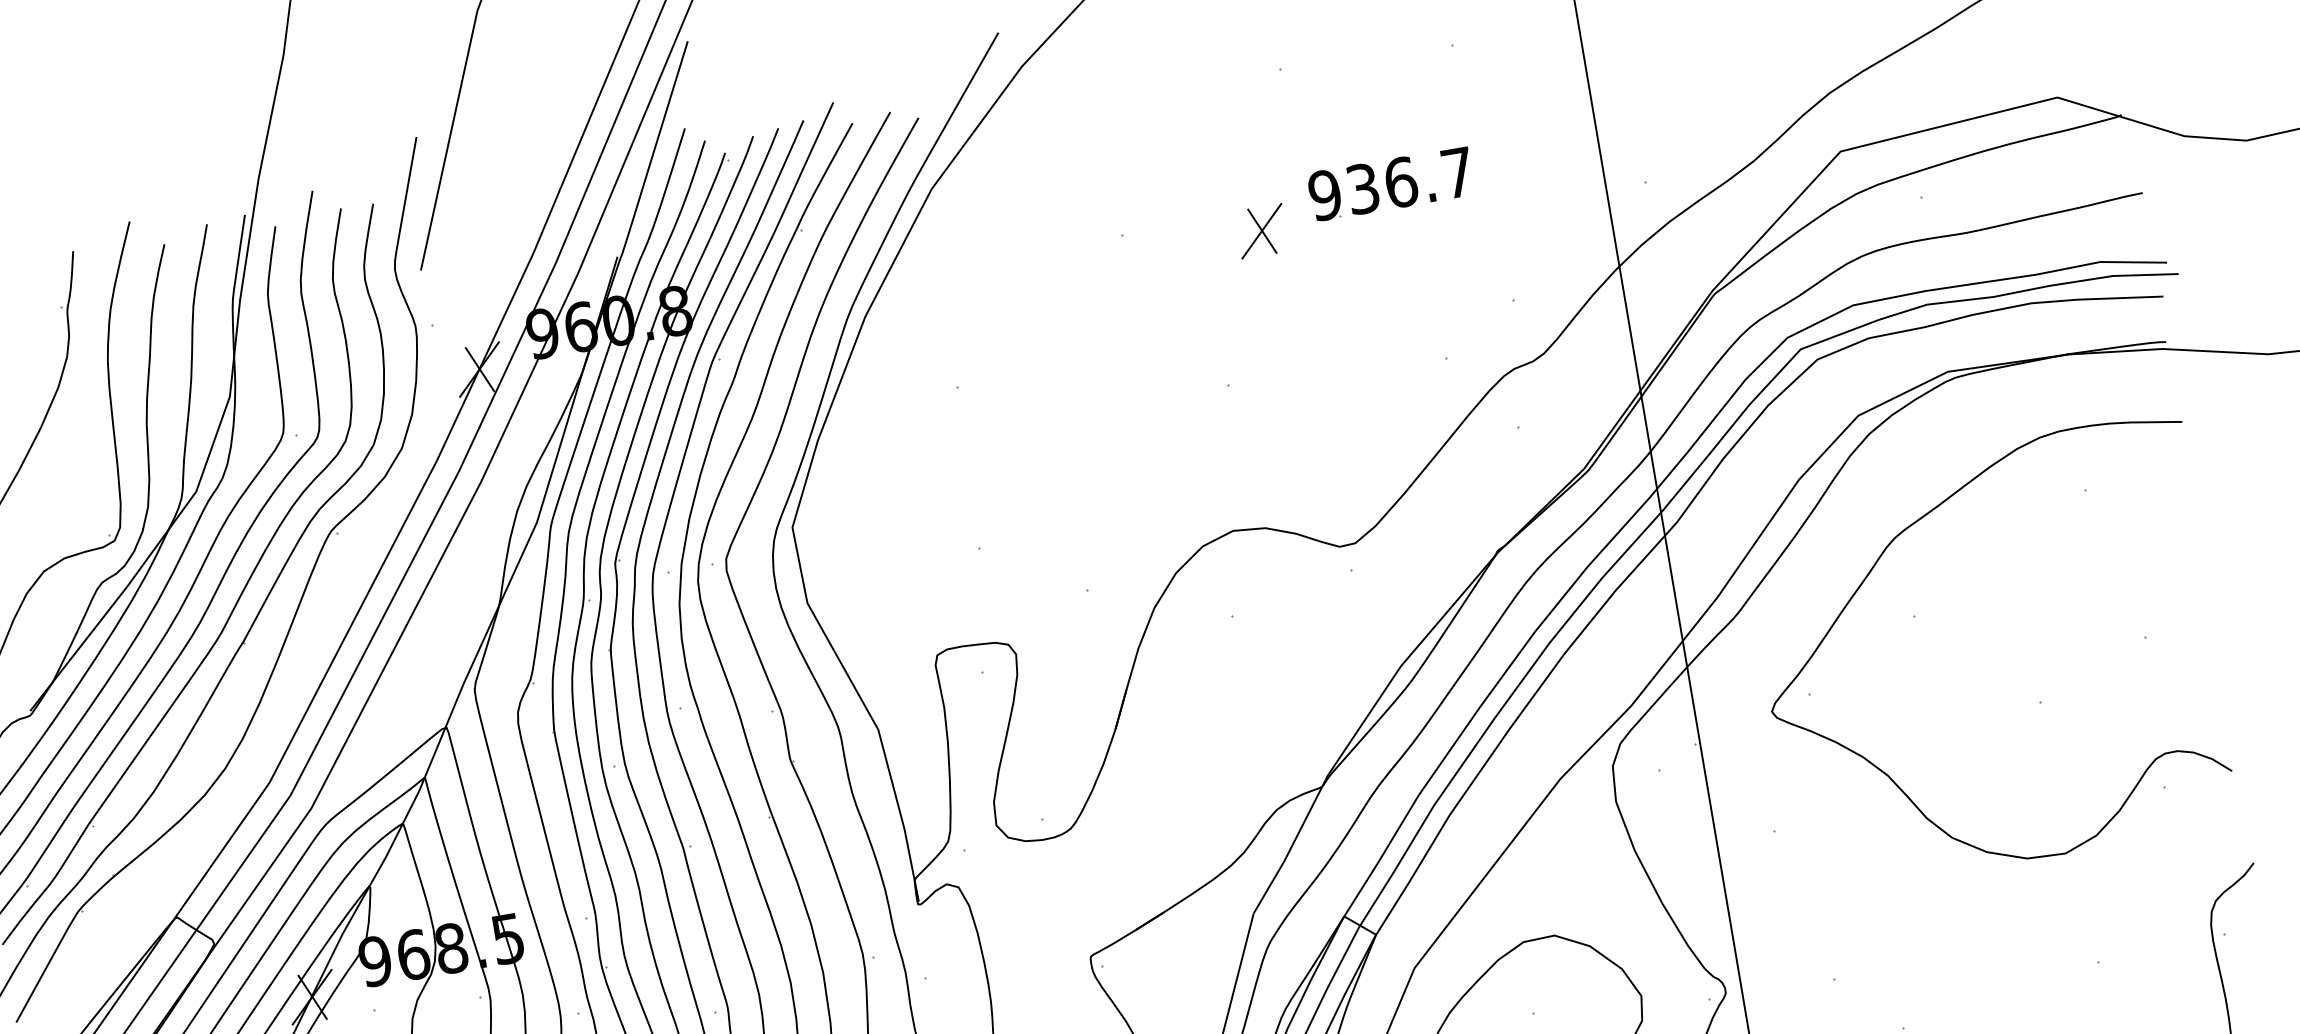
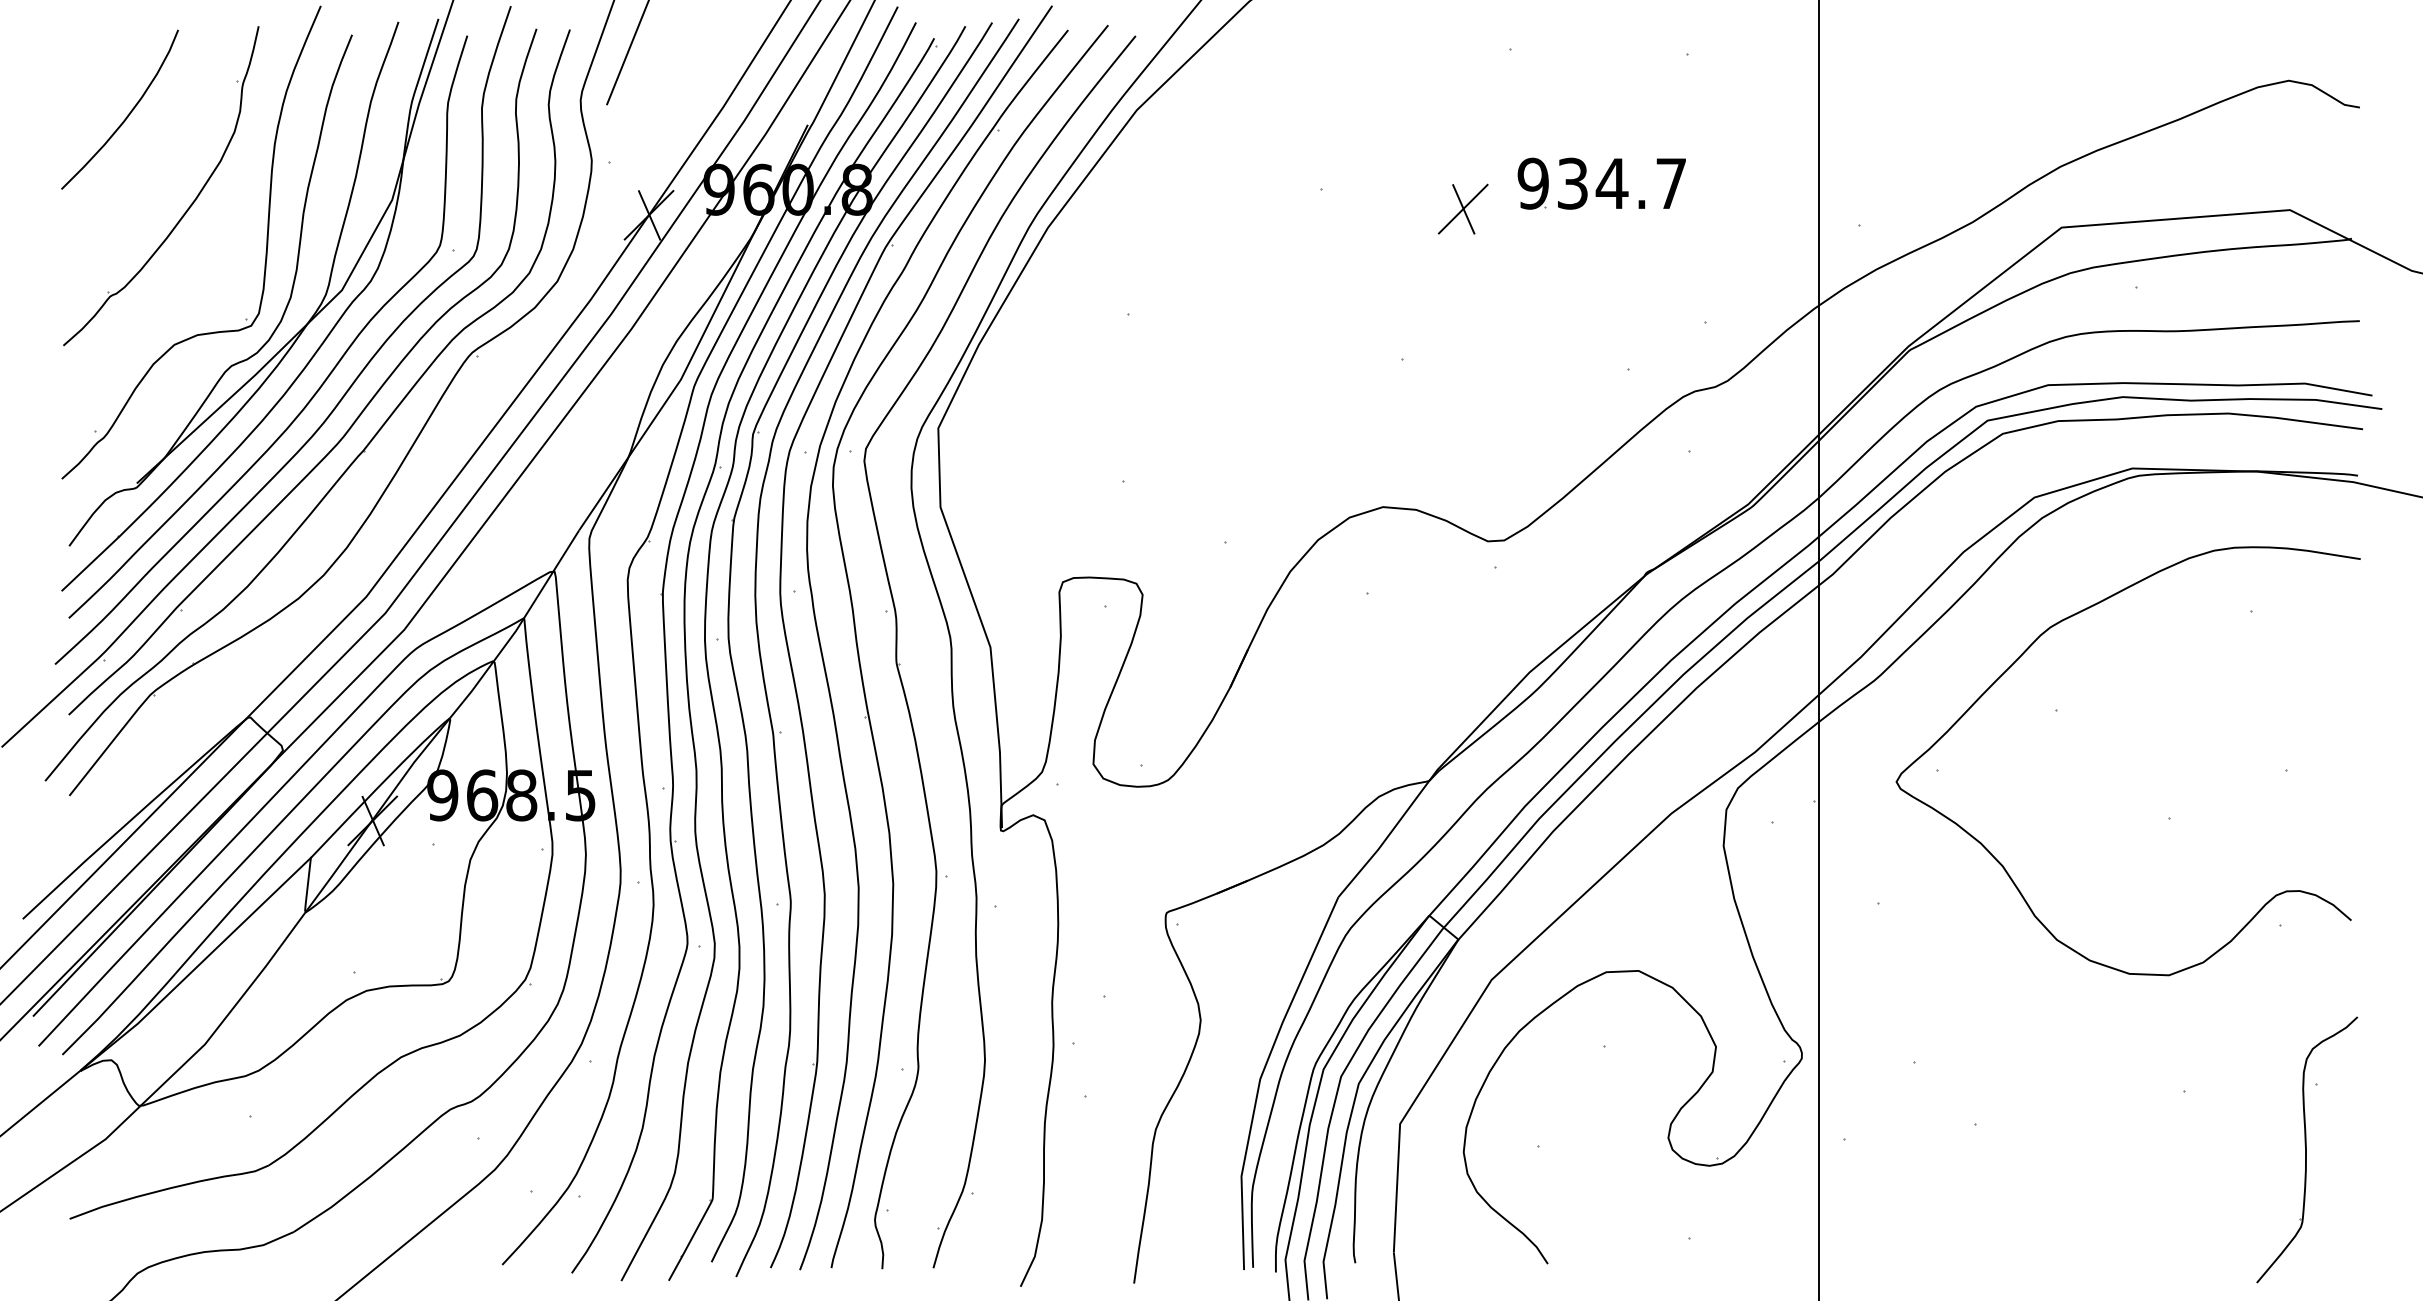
text: (1400, 182) -> (1611, 183), 936.7 -> 934.7

